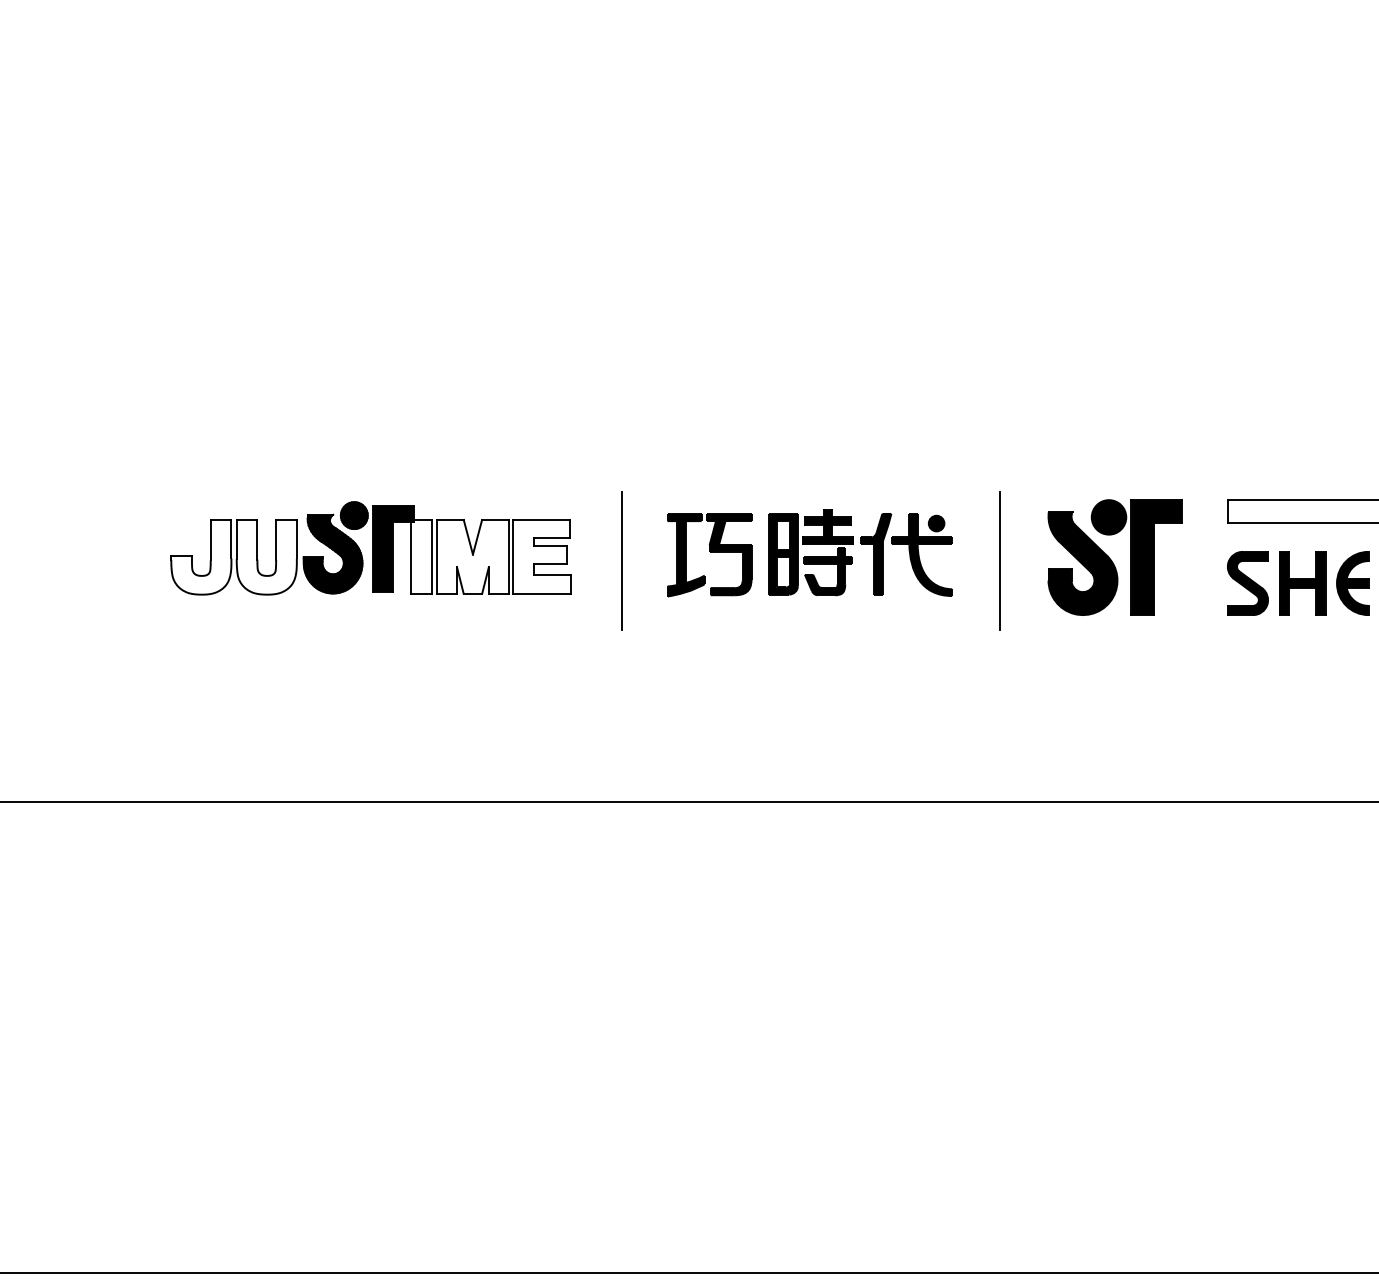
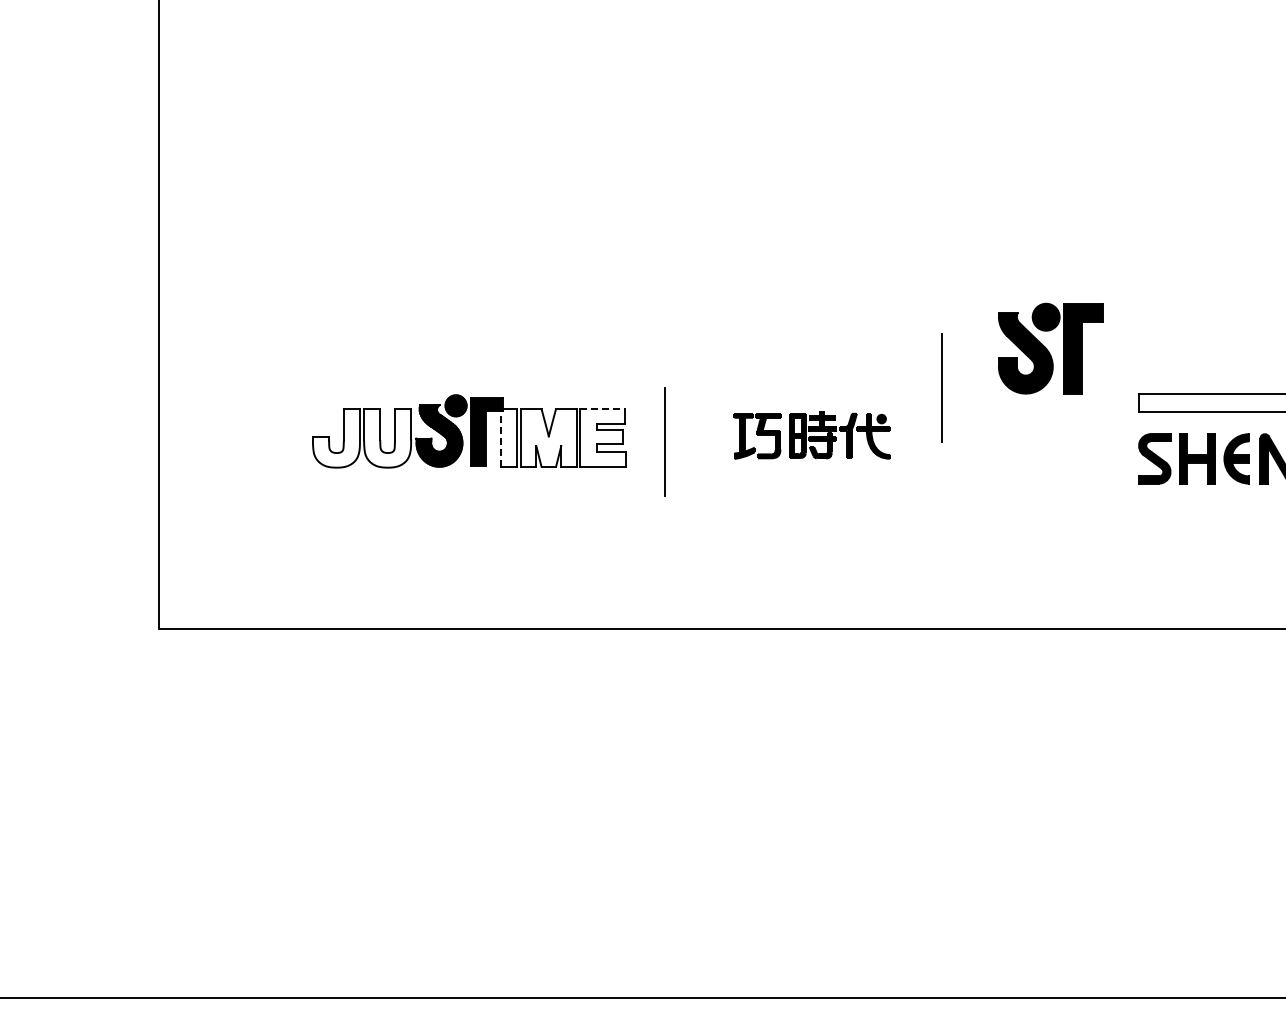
line: (541, 520) -> (602, 409), solid -> dashed
part: (810, 553) -> (812, 435), size x0.7
line: (411, 557) -> (500, 438), solid -> dashed
part: (1114, 557) -> (1050, 348), moved
line: (999, 561) -> (941, 387), moved

